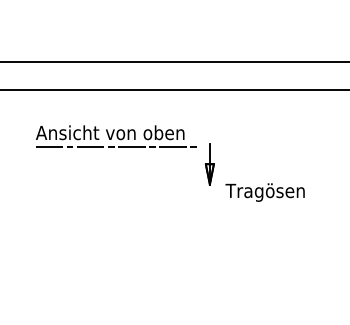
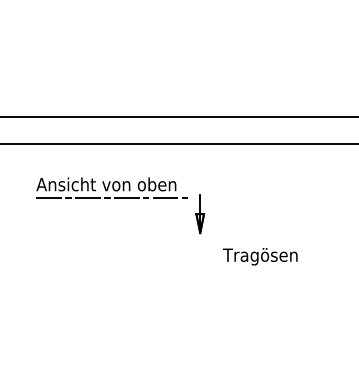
text: (265, 192) -> (260, 256), moved

